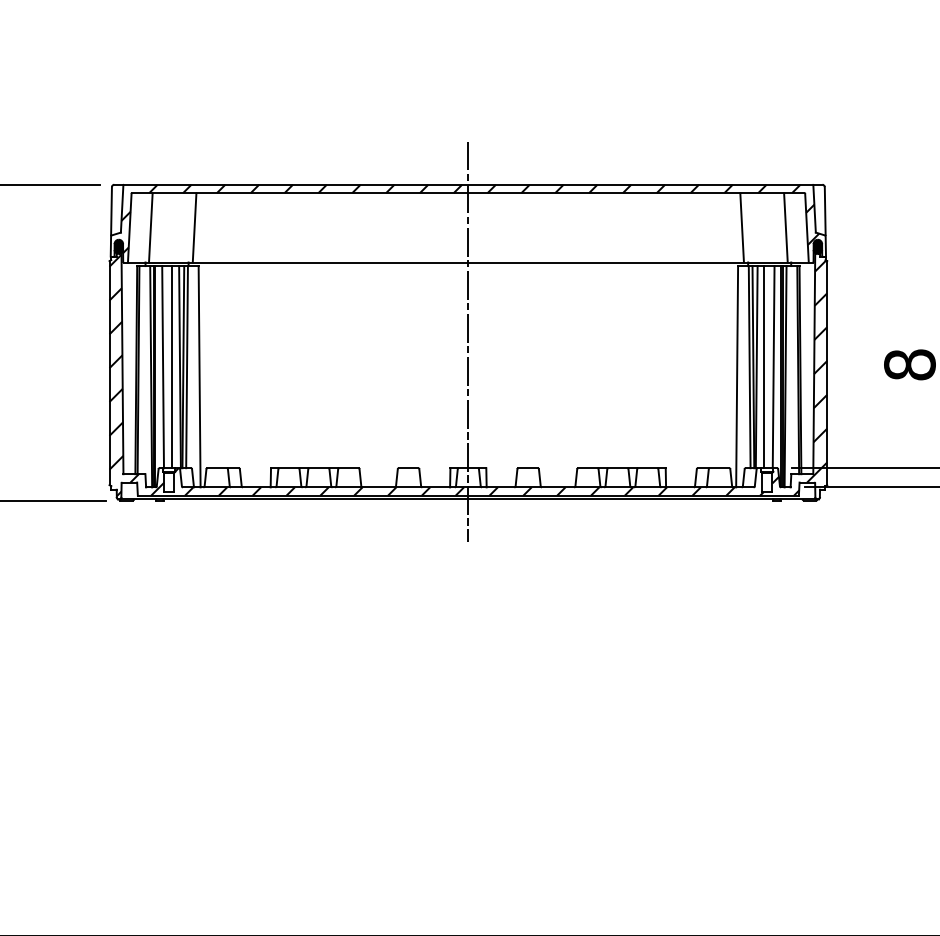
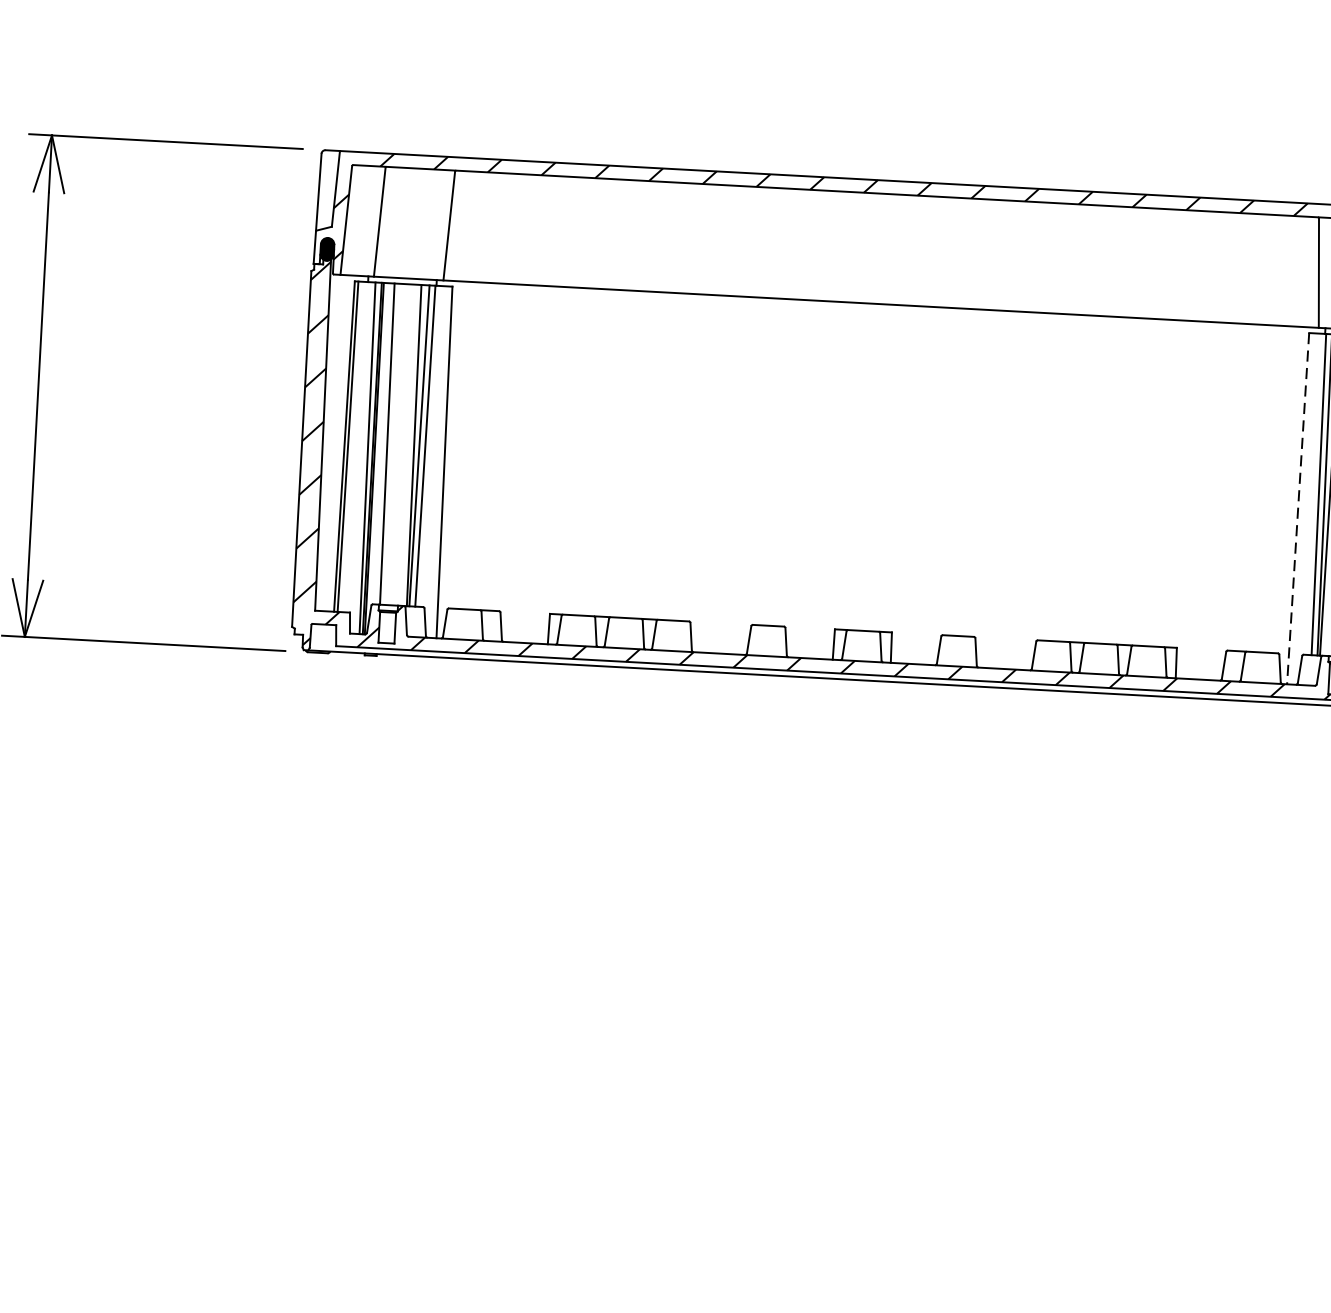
line: (468, 341) -> (874, 429), removed
line: (172, 367) -> (402, 445), removed
line: (737, 376) -> (1298, 508), solid -> dashed

